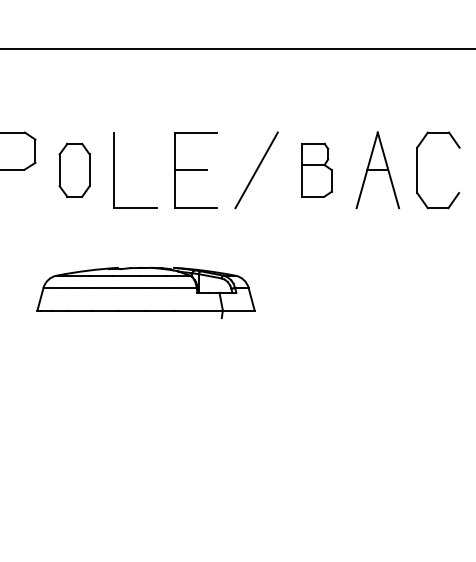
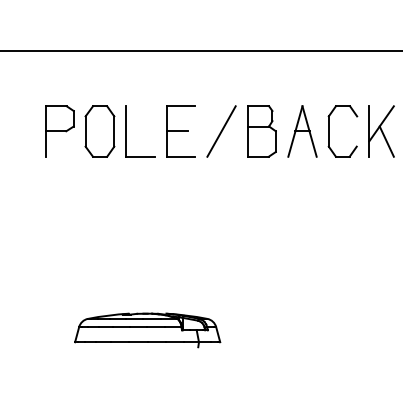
part: (73, 170) -> (99, 131), size x1.43
part: (316, 170) -> (261, 131), size x1.43
part: (145, 293) -> (147, 330), moved

